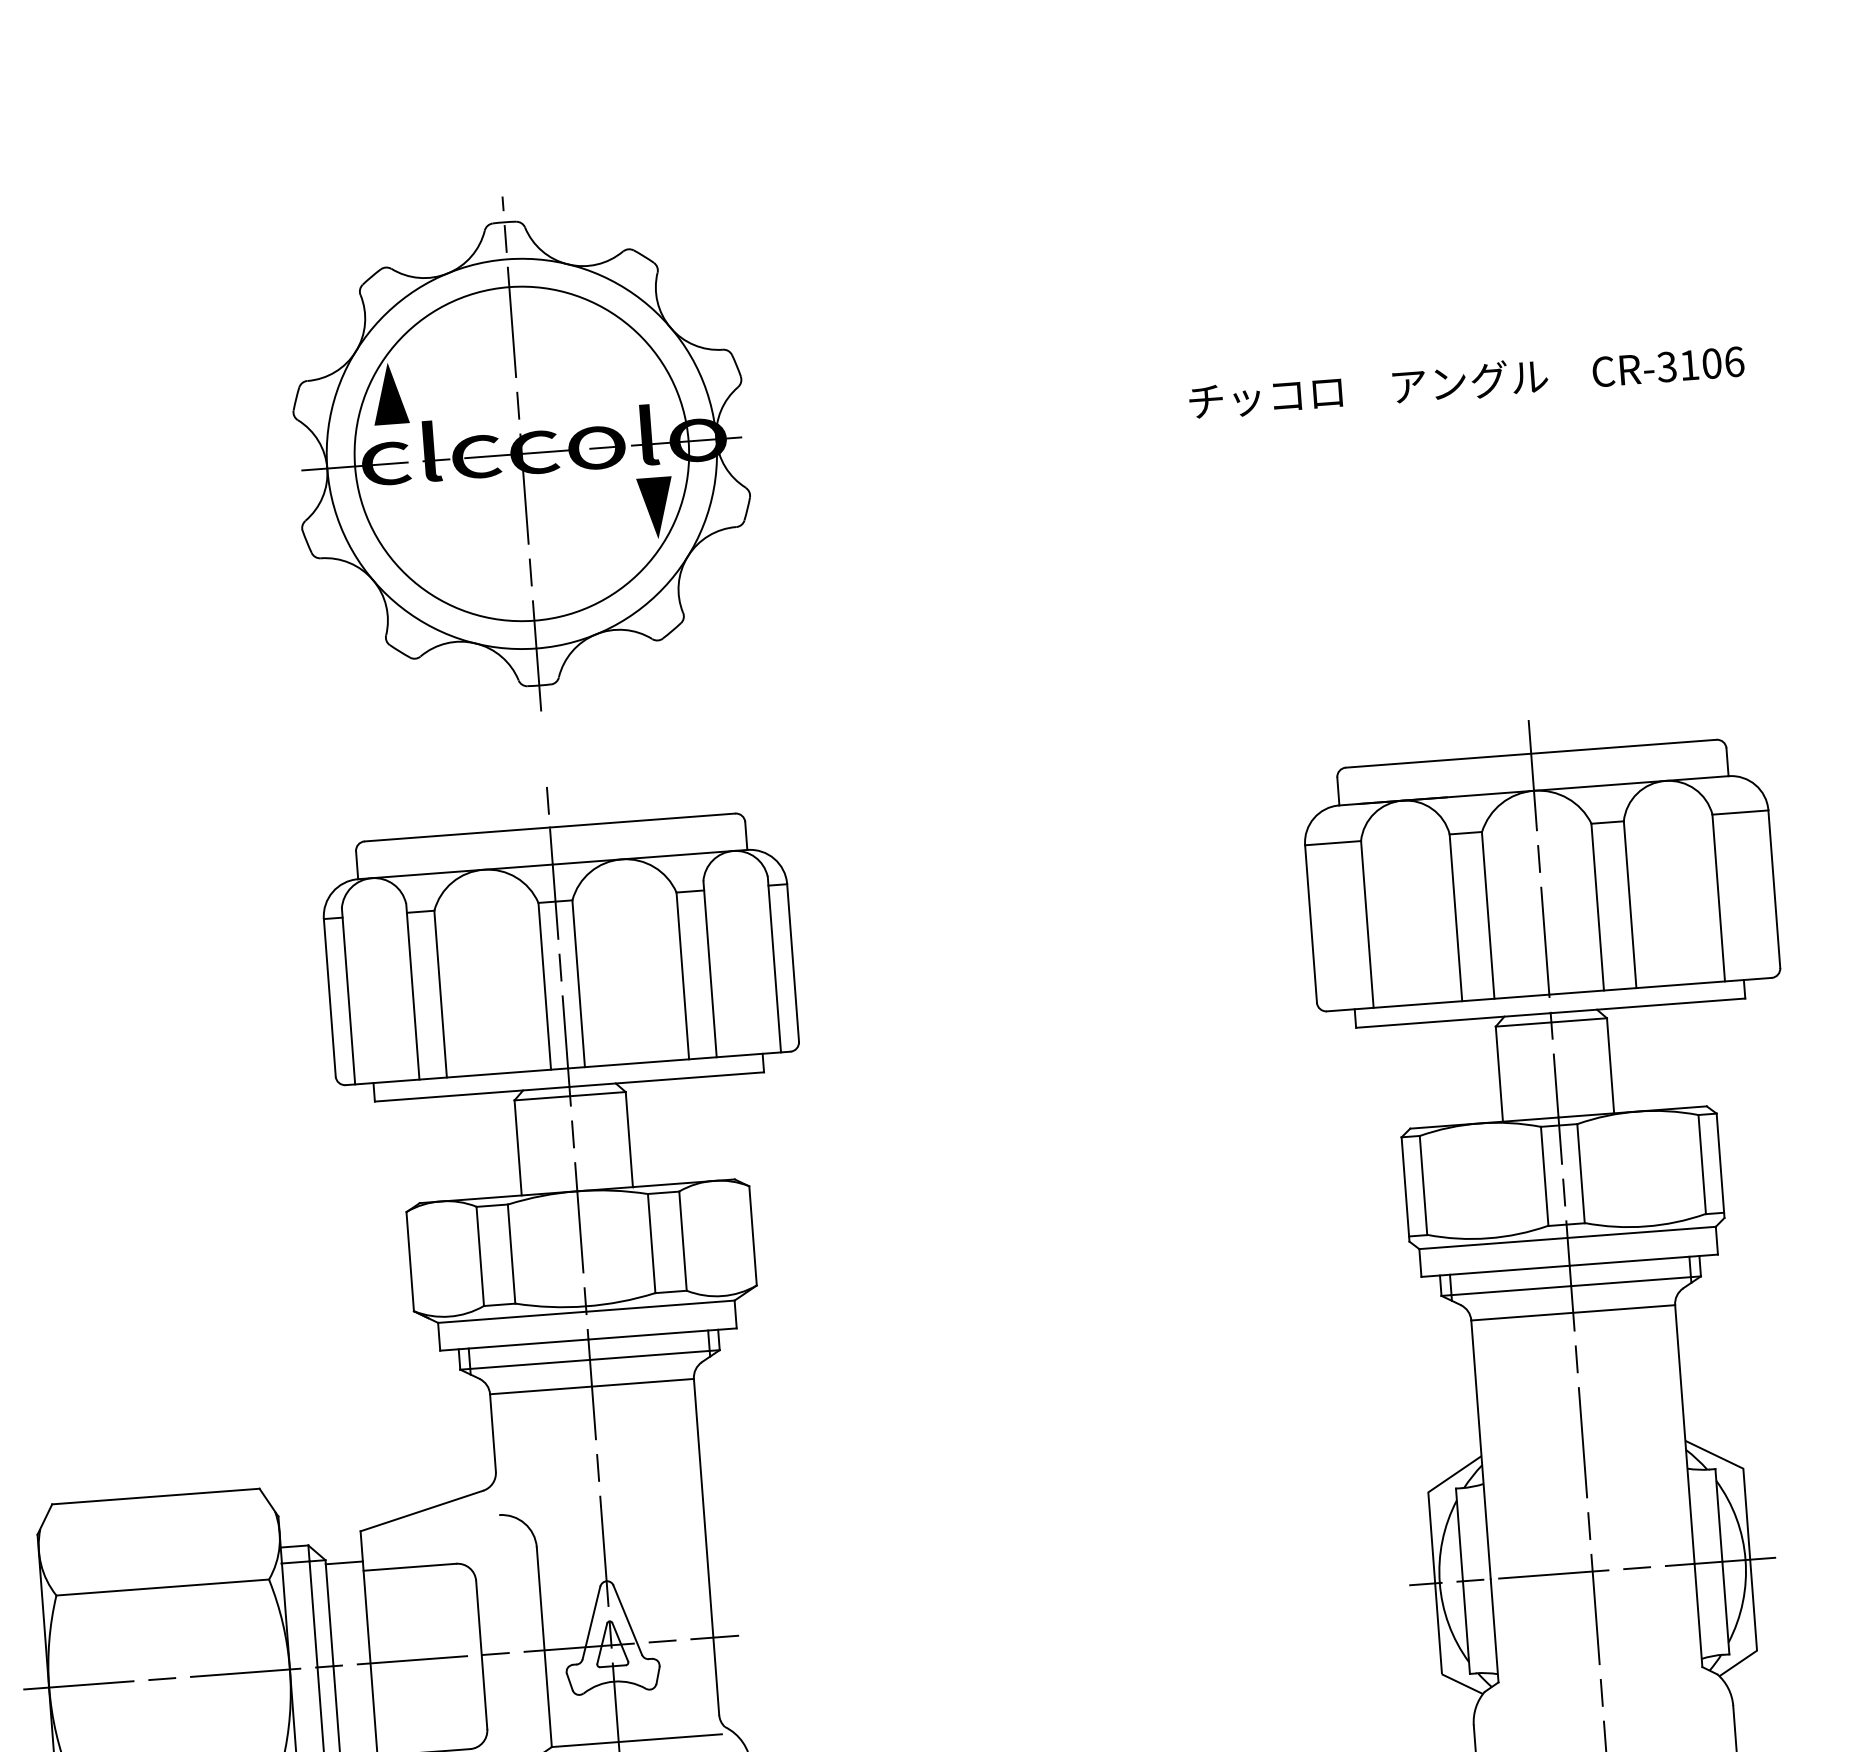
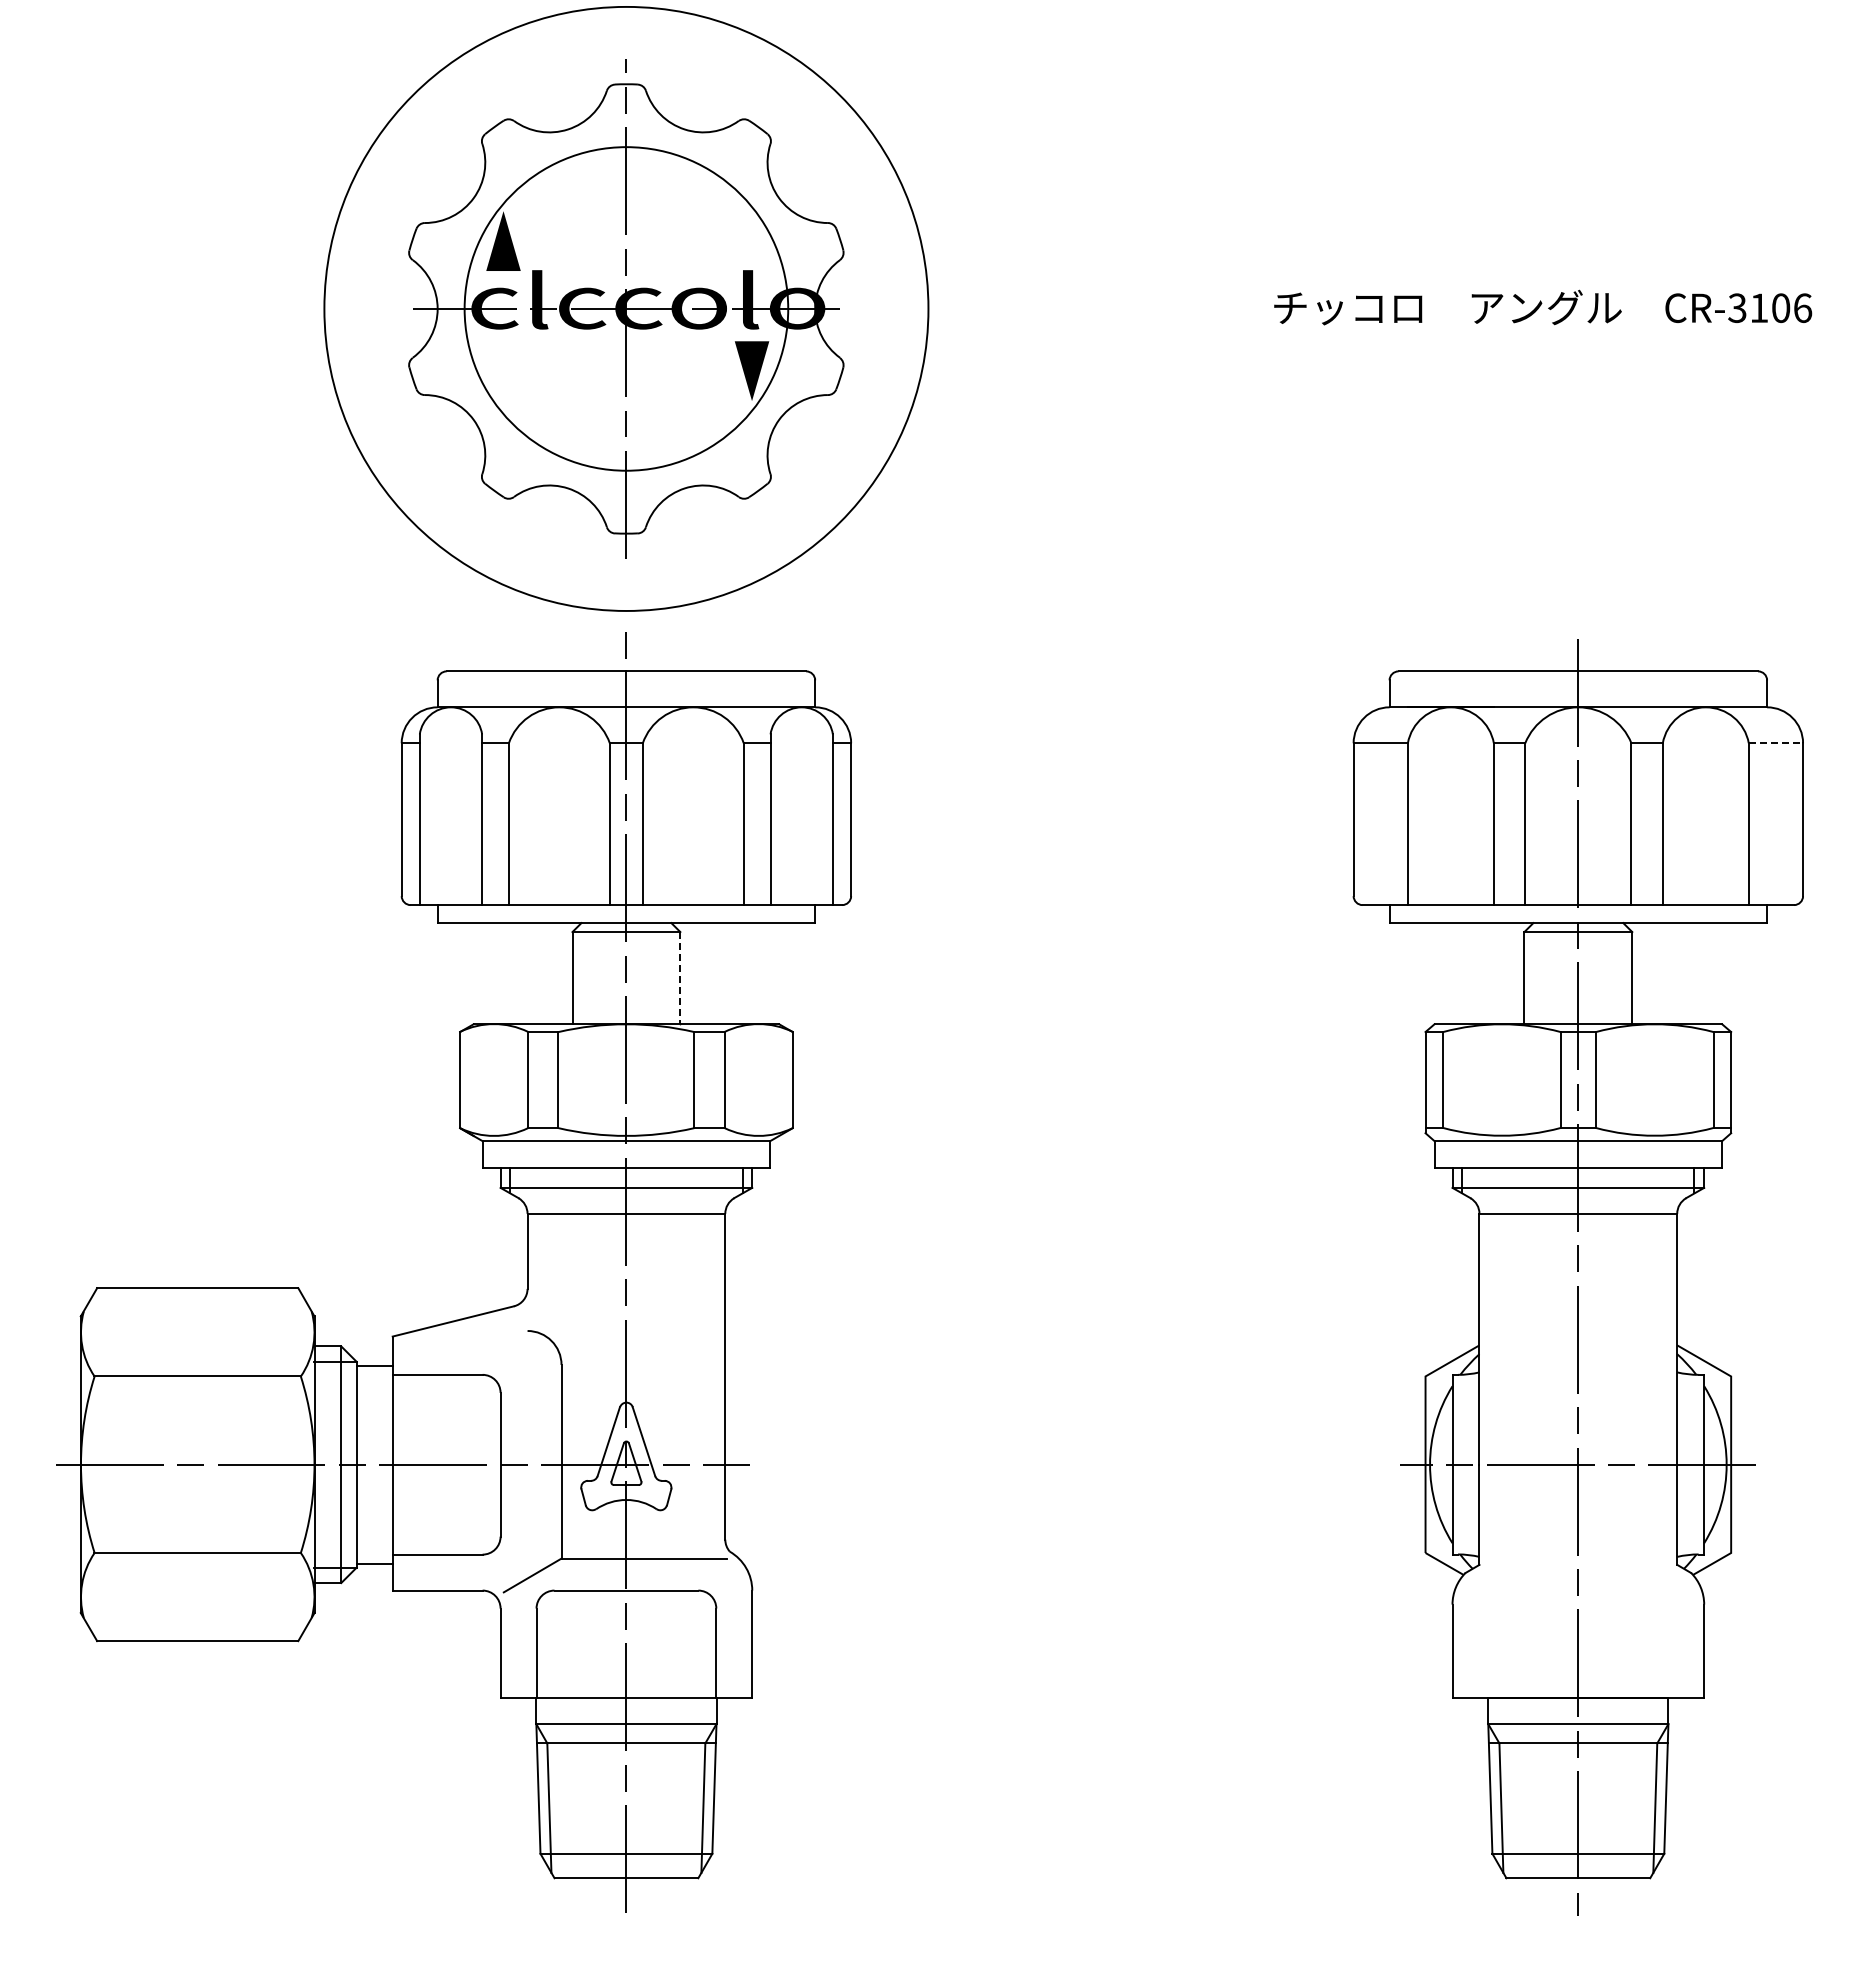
circle: (521, 453) -> (626, 308), size x1.6
line: (1741, 812) -> (1776, 743), solid -> dashed
line: (629, 1139) -> (680, 978), solid -> dashed

